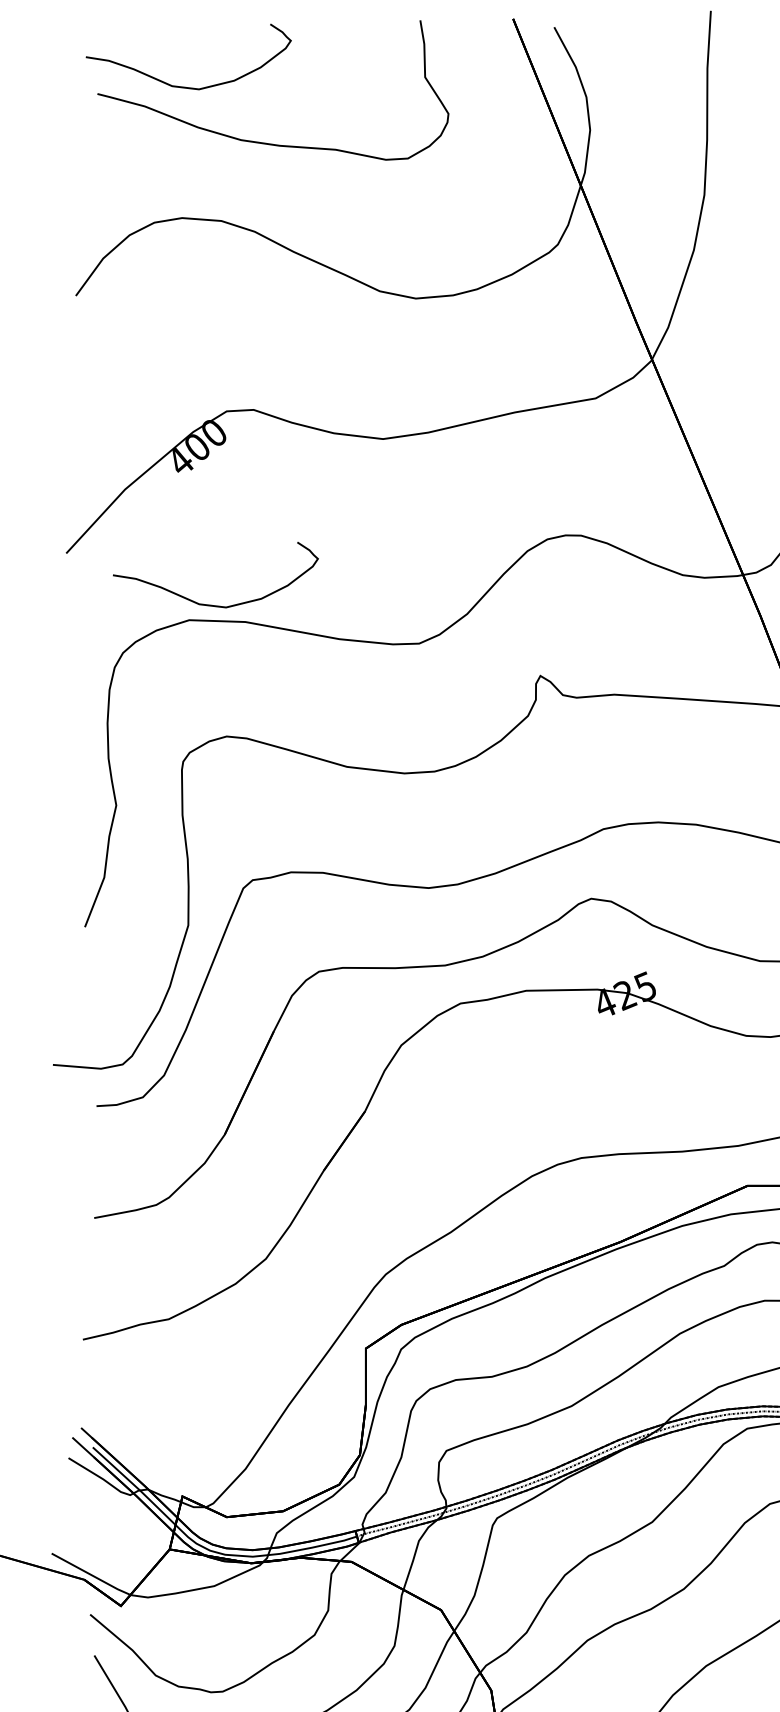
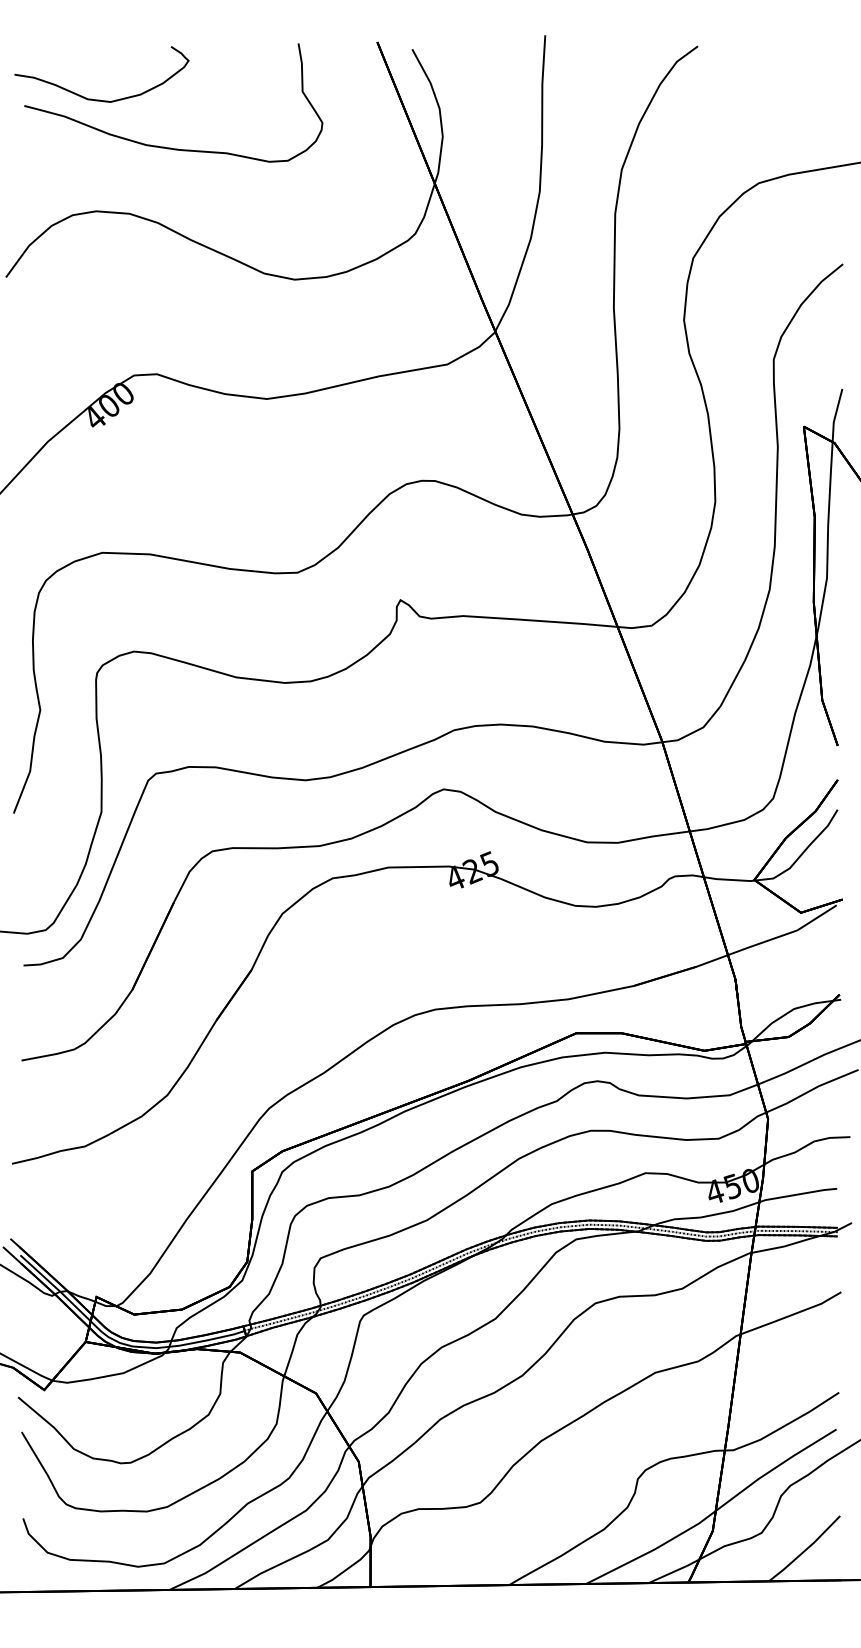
part: (214, 604) -> (123, 539), removed

